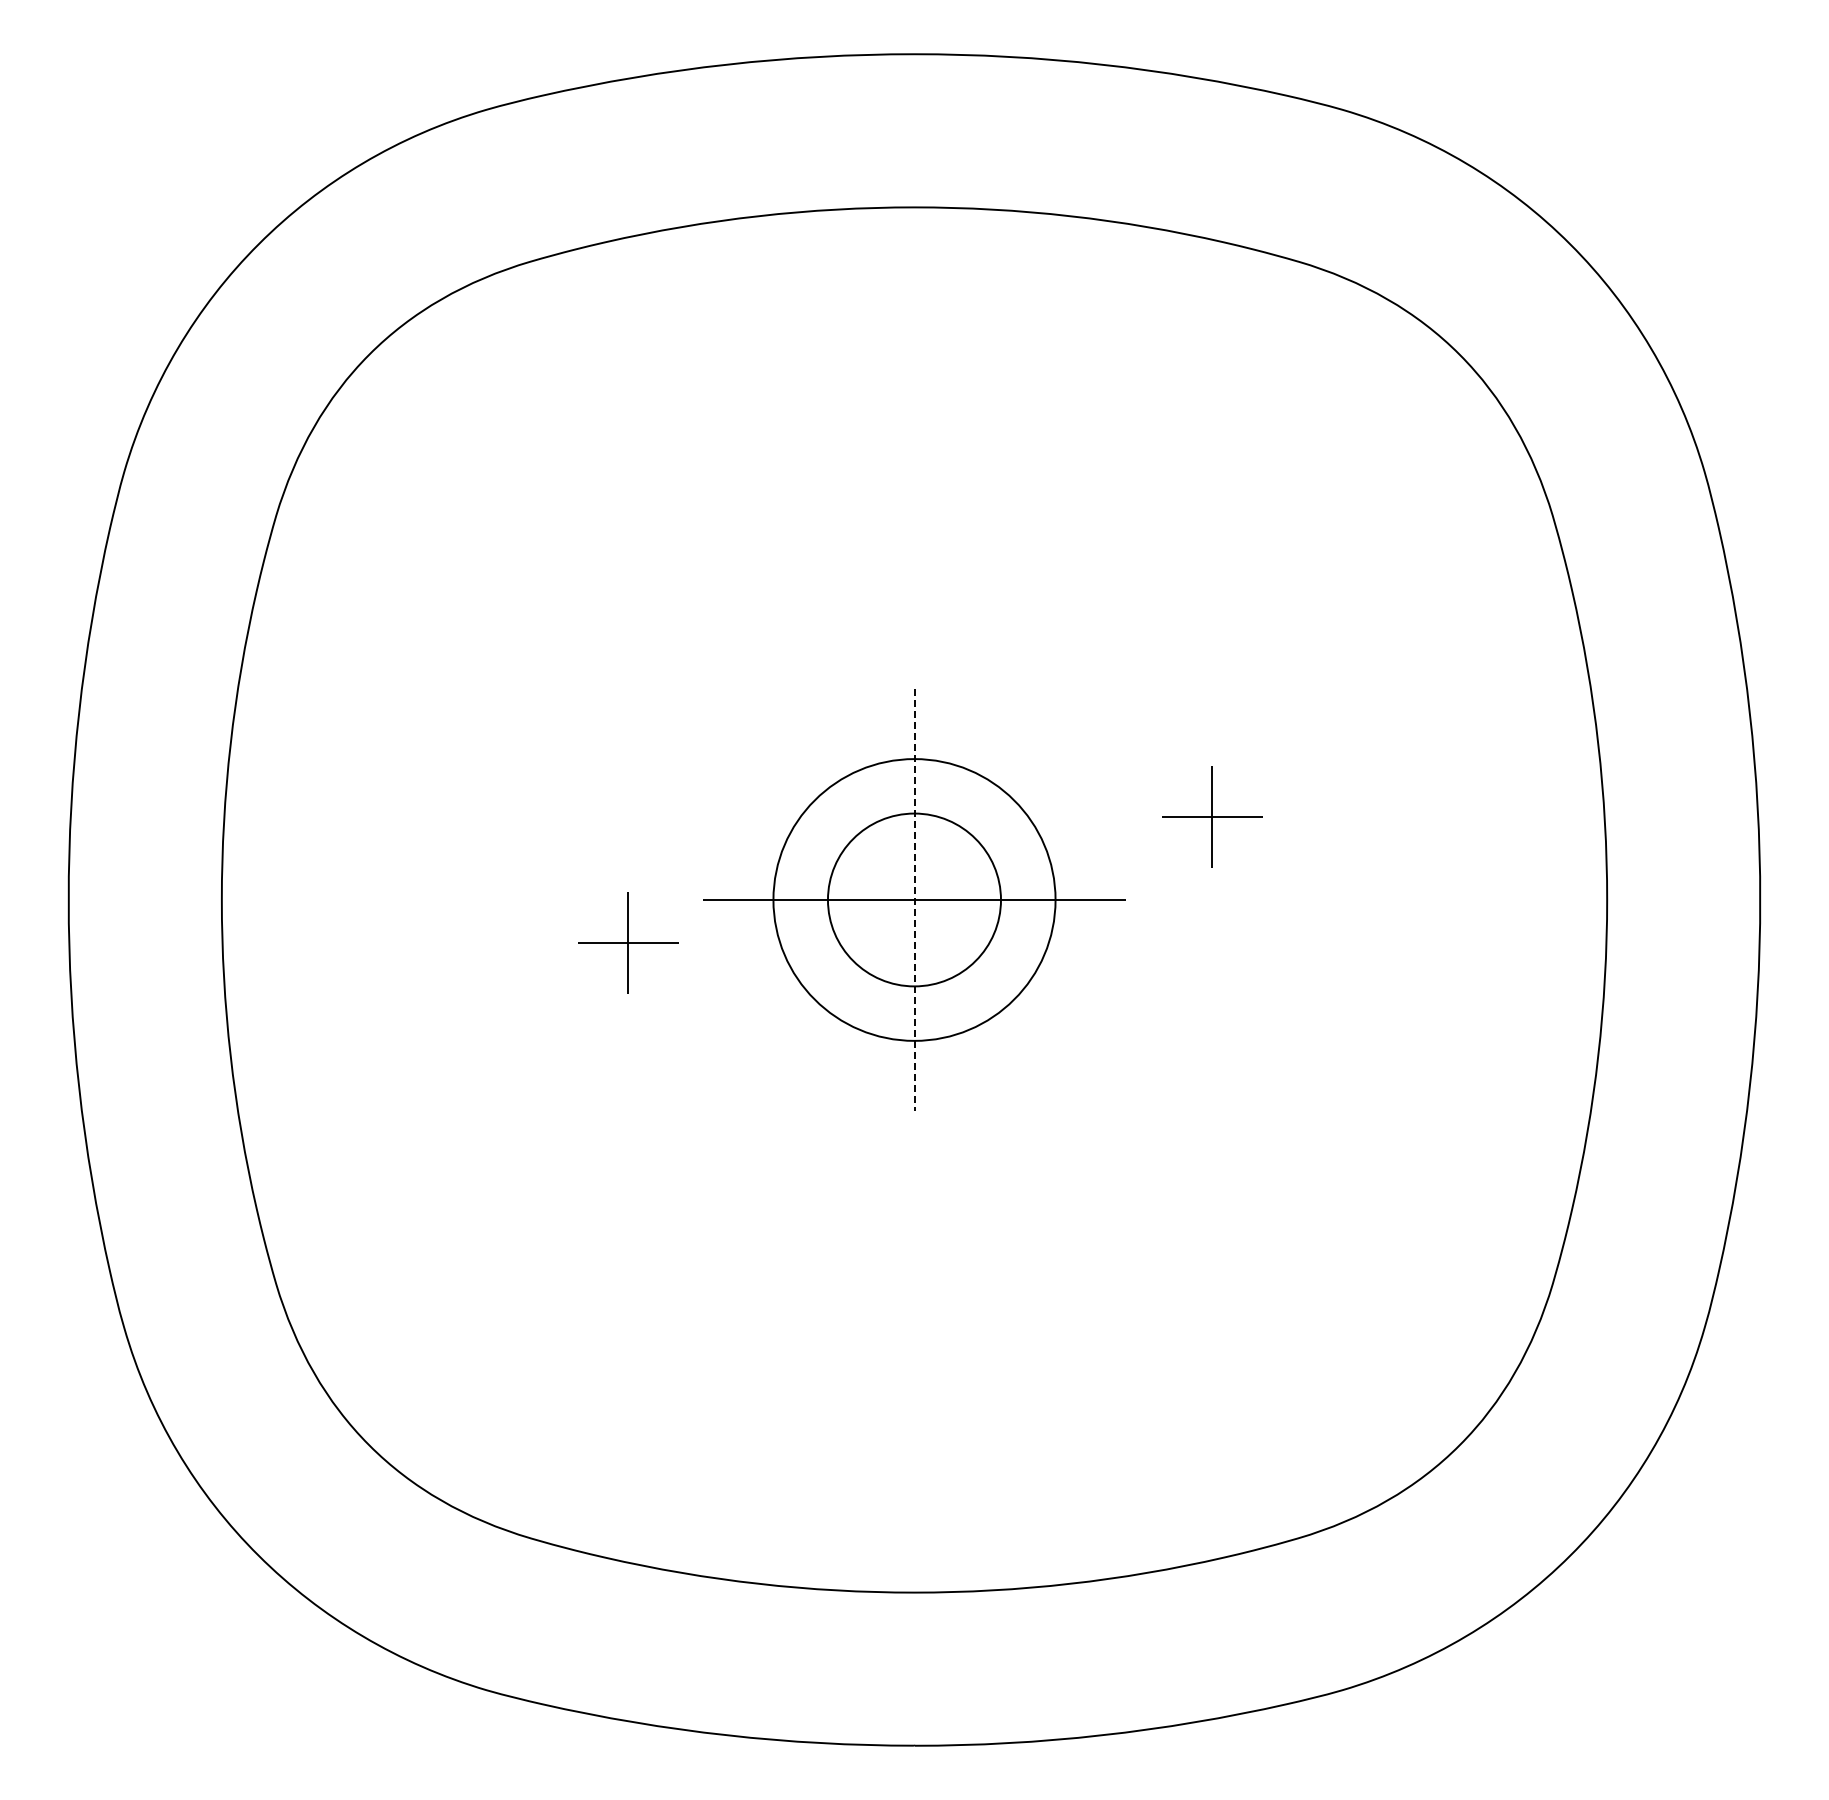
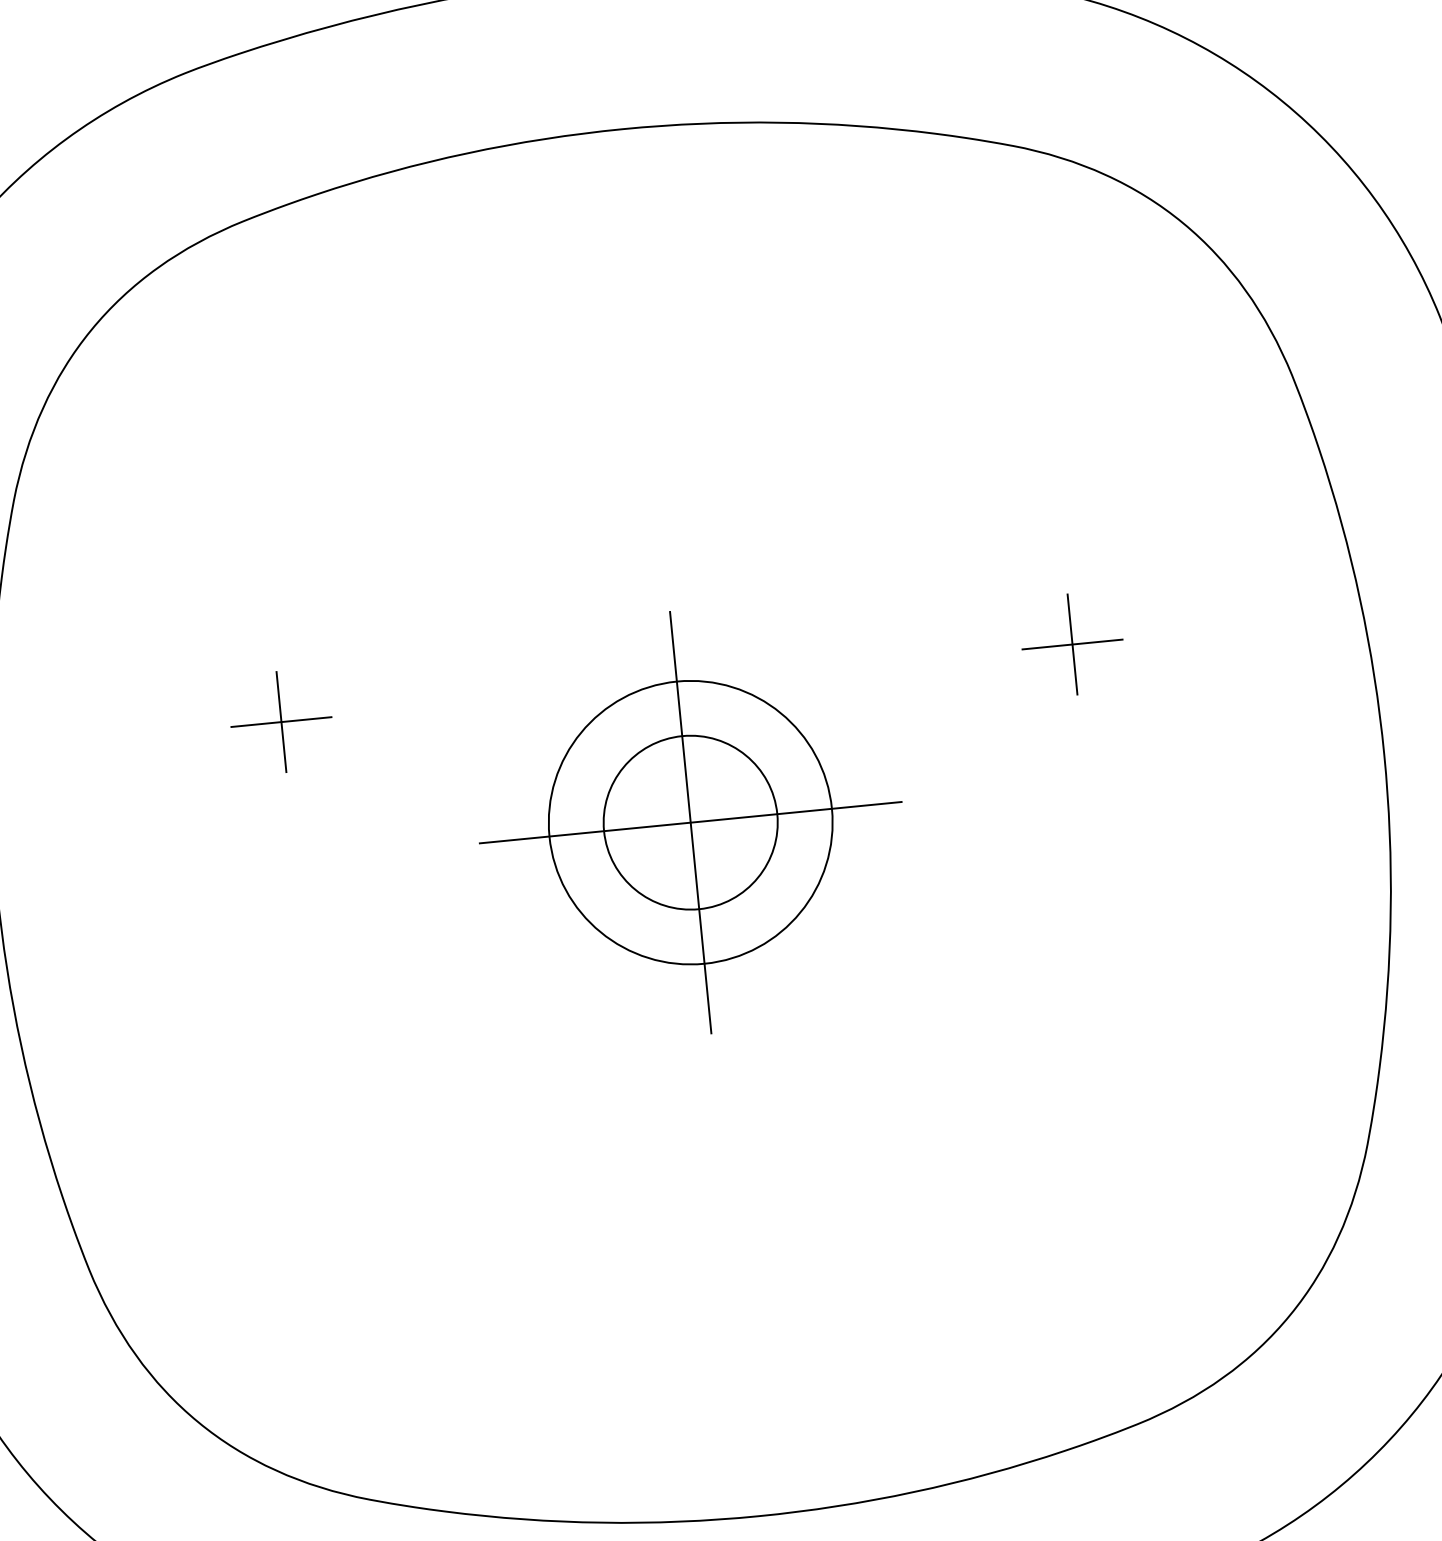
part: (1212, 816) -> (1072, 644), moved
line: (914, 899) -> (690, 822), dashed -> solid
part: (628, 942) -> (281, 721), moved

